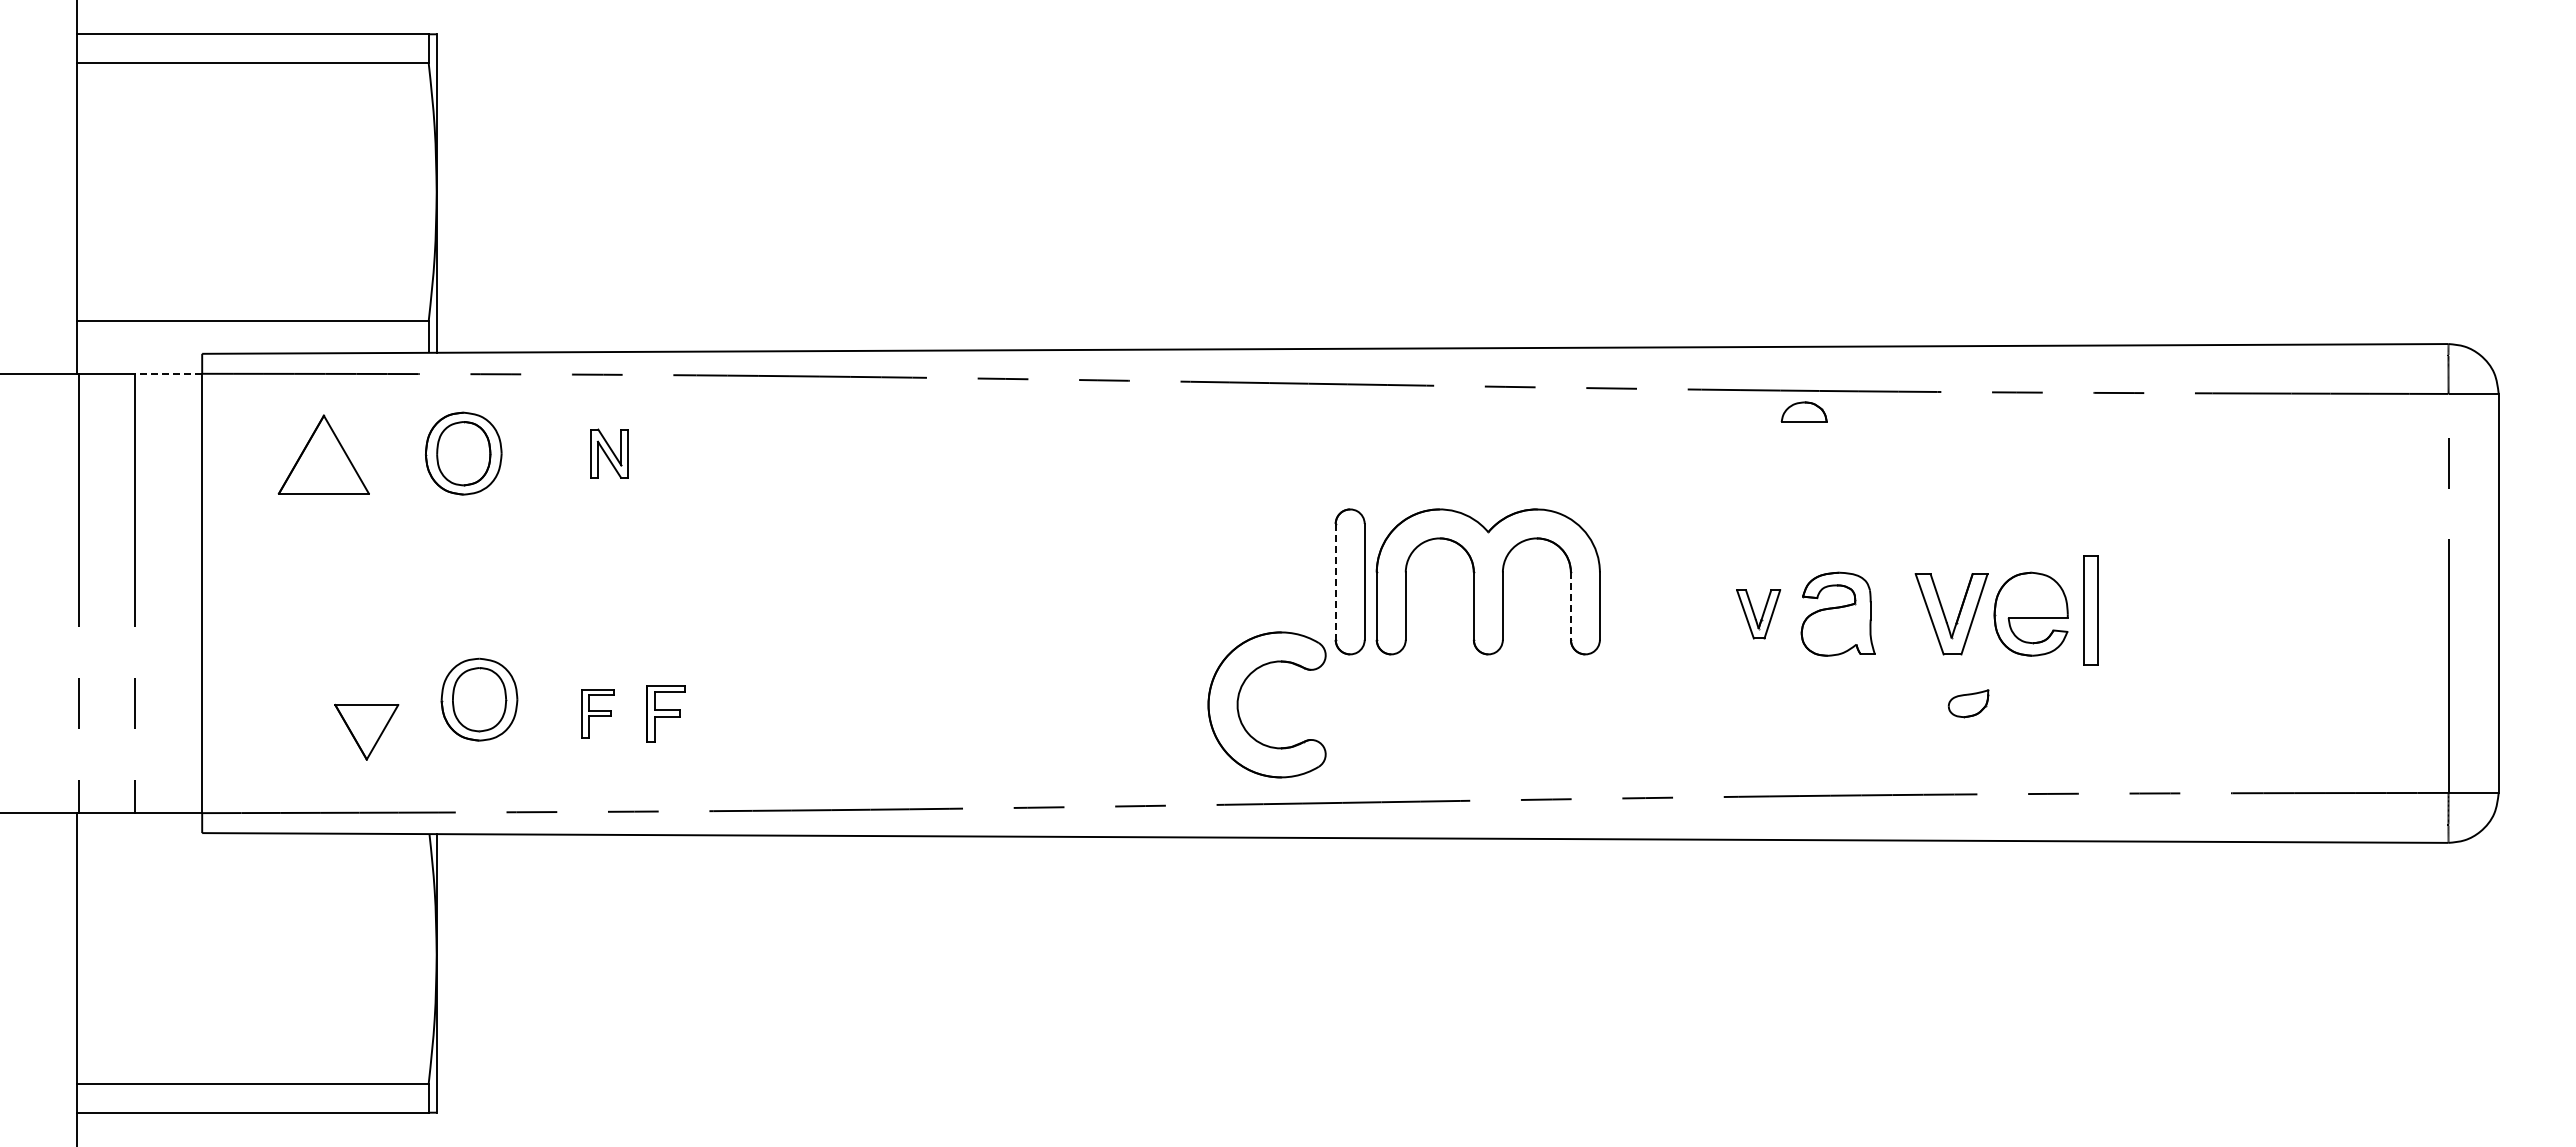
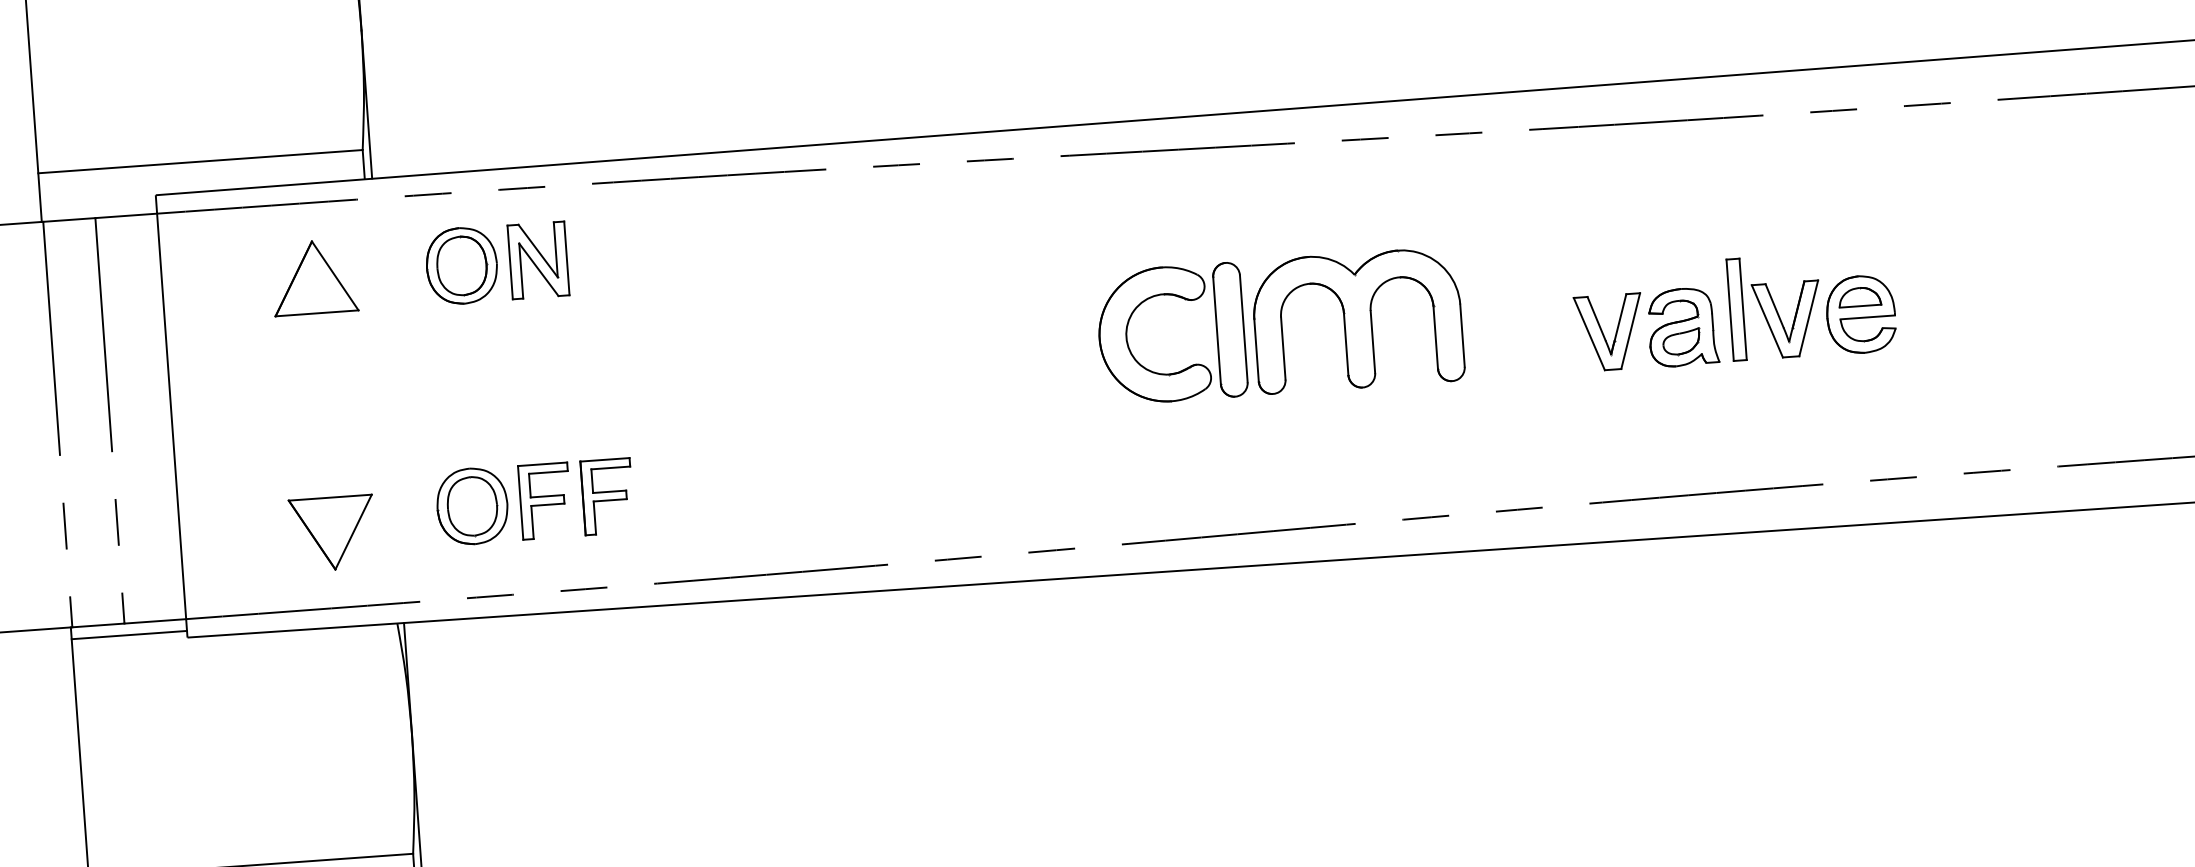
line: (168, 373) -> (125, 215), dashed -> solid
part: (1803, 411) -> (1859, 296), moved
part: (463, 453) -> (461, 265), moved
part: (609, 453) -> (538, 260), size x1.67
part: (323, 454) -> (314, 277), moved
line: (1335, 581) -> (1216, 330), dashed -> solid
line: (1570, 606) -> (1435, 337), dashed -> solid
part: (2090, 610) -> (1735, 309), moved
part: (1758, 614) -> (1609, 332), size x1.67
part: (1239, 697) -> (1127, 330), moved
part: (479, 699) -> (472, 506), moved
part: (1968, 703) -> (1681, 341), moved
part: (598, 713) -> (545, 500), size x1.67
part: (665, 713) -> (607, 496), size x1.43
part: (366, 732) -> (332, 533), size x1.43
line: (139, 825) -> (129, 634), added

